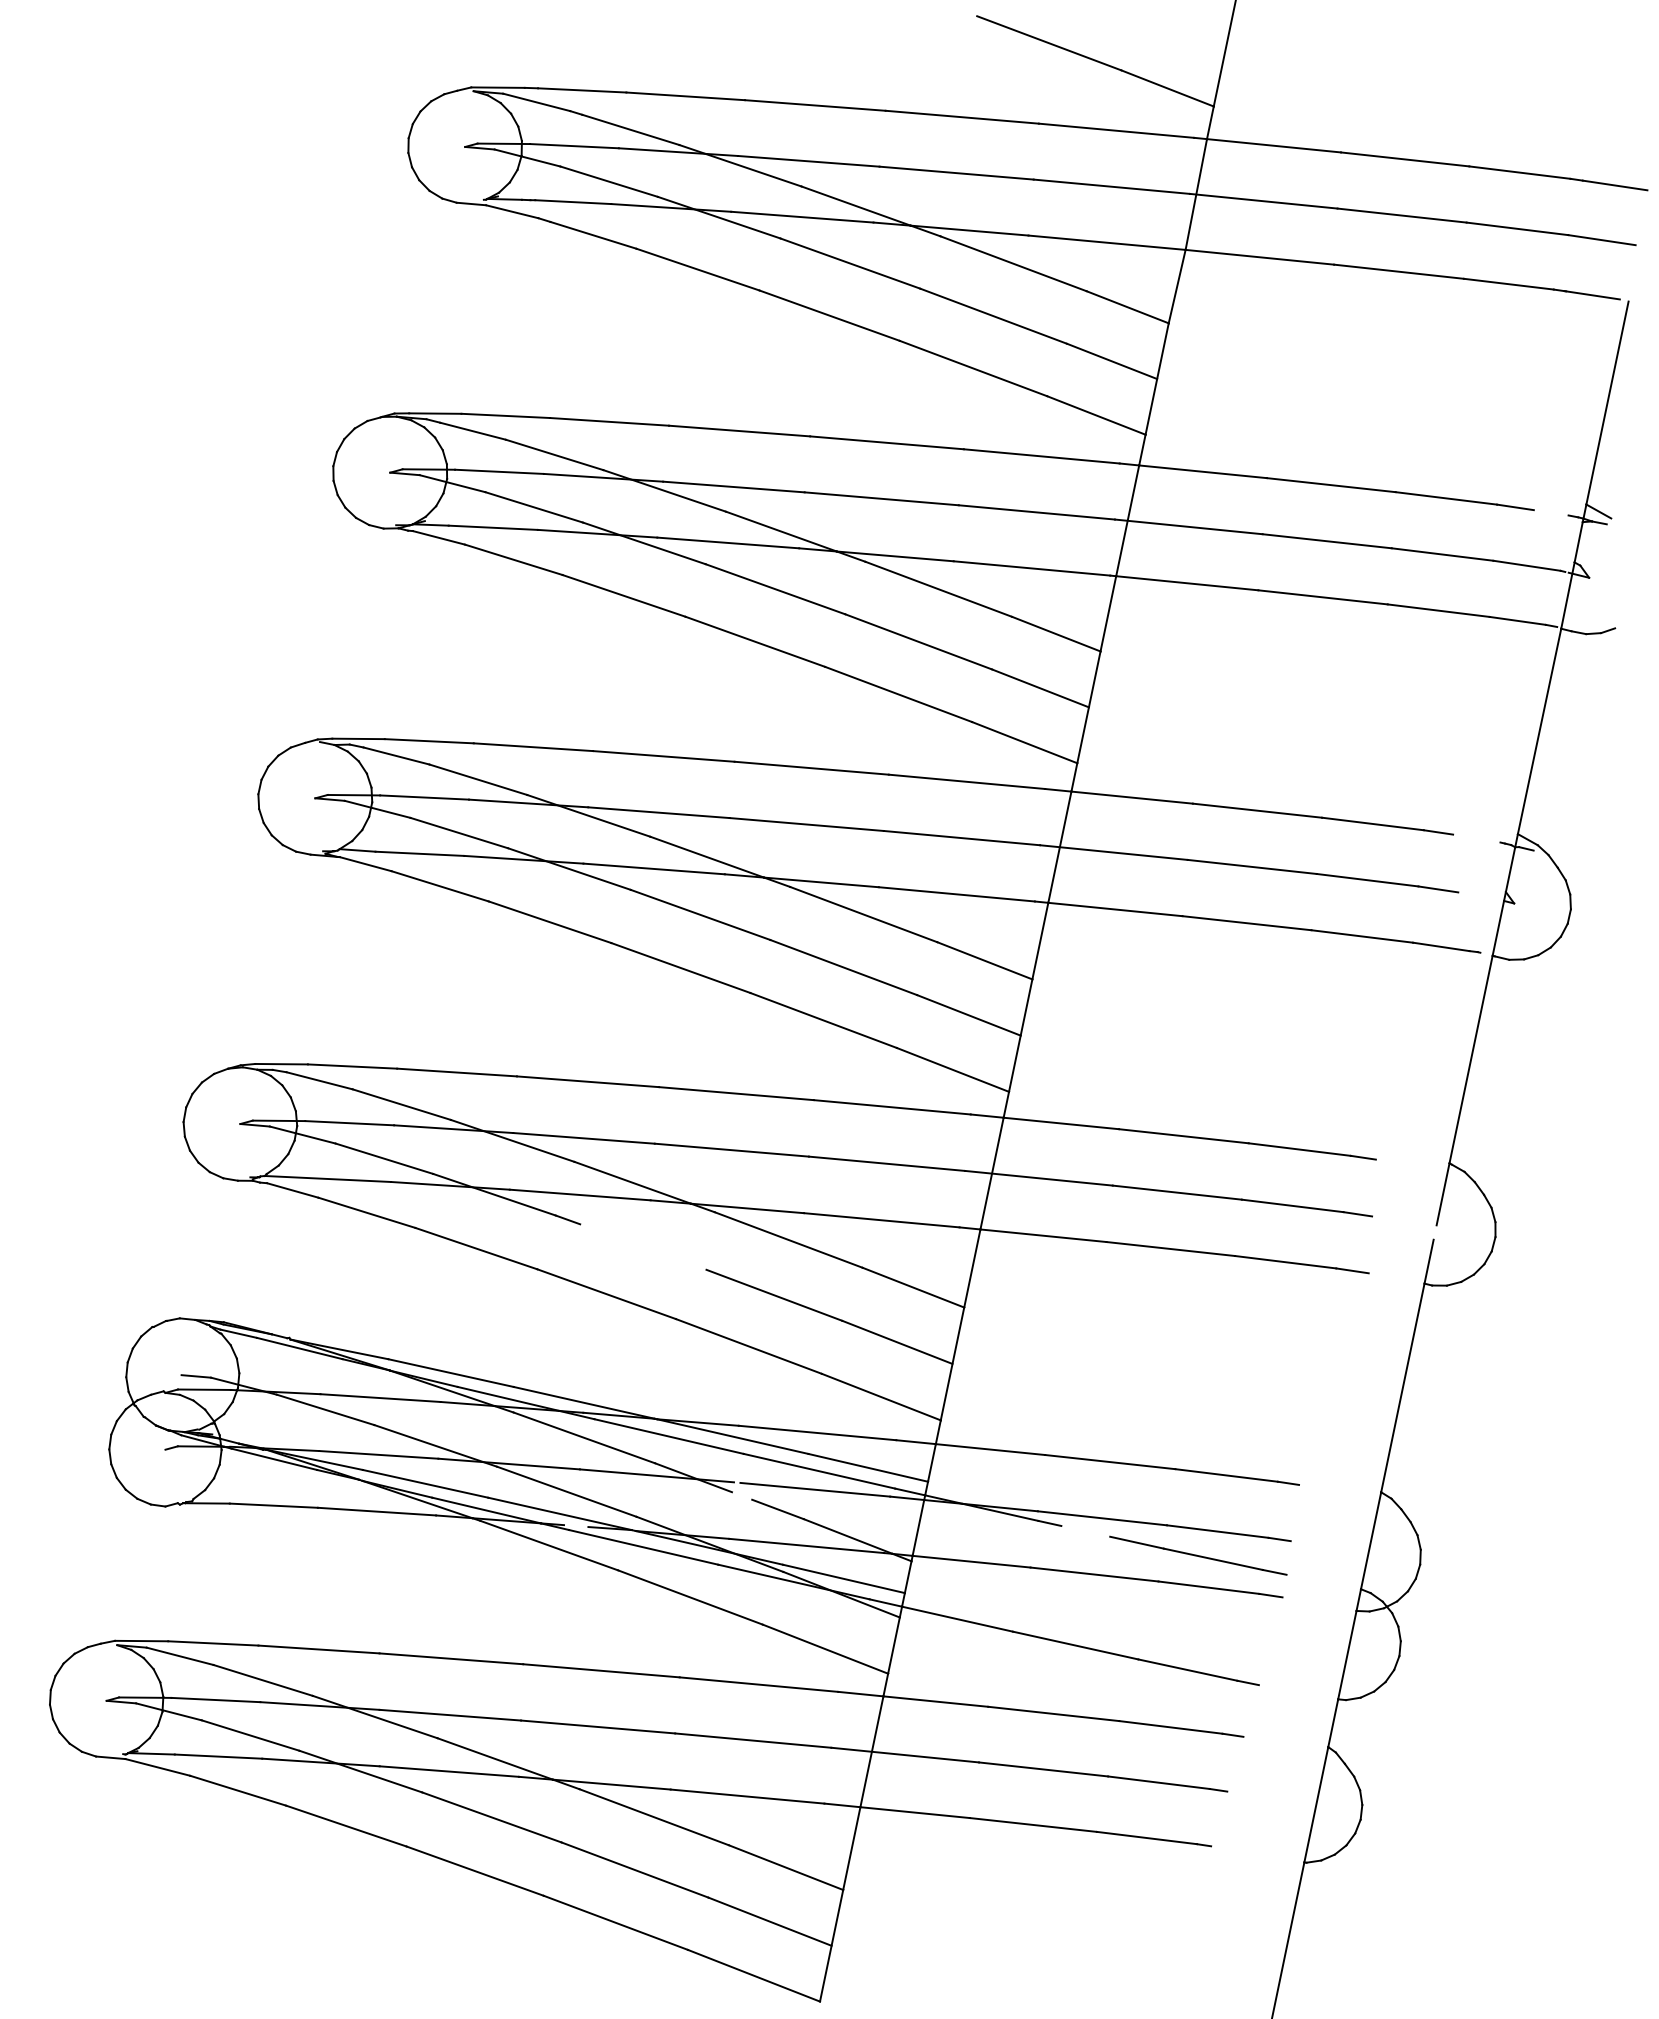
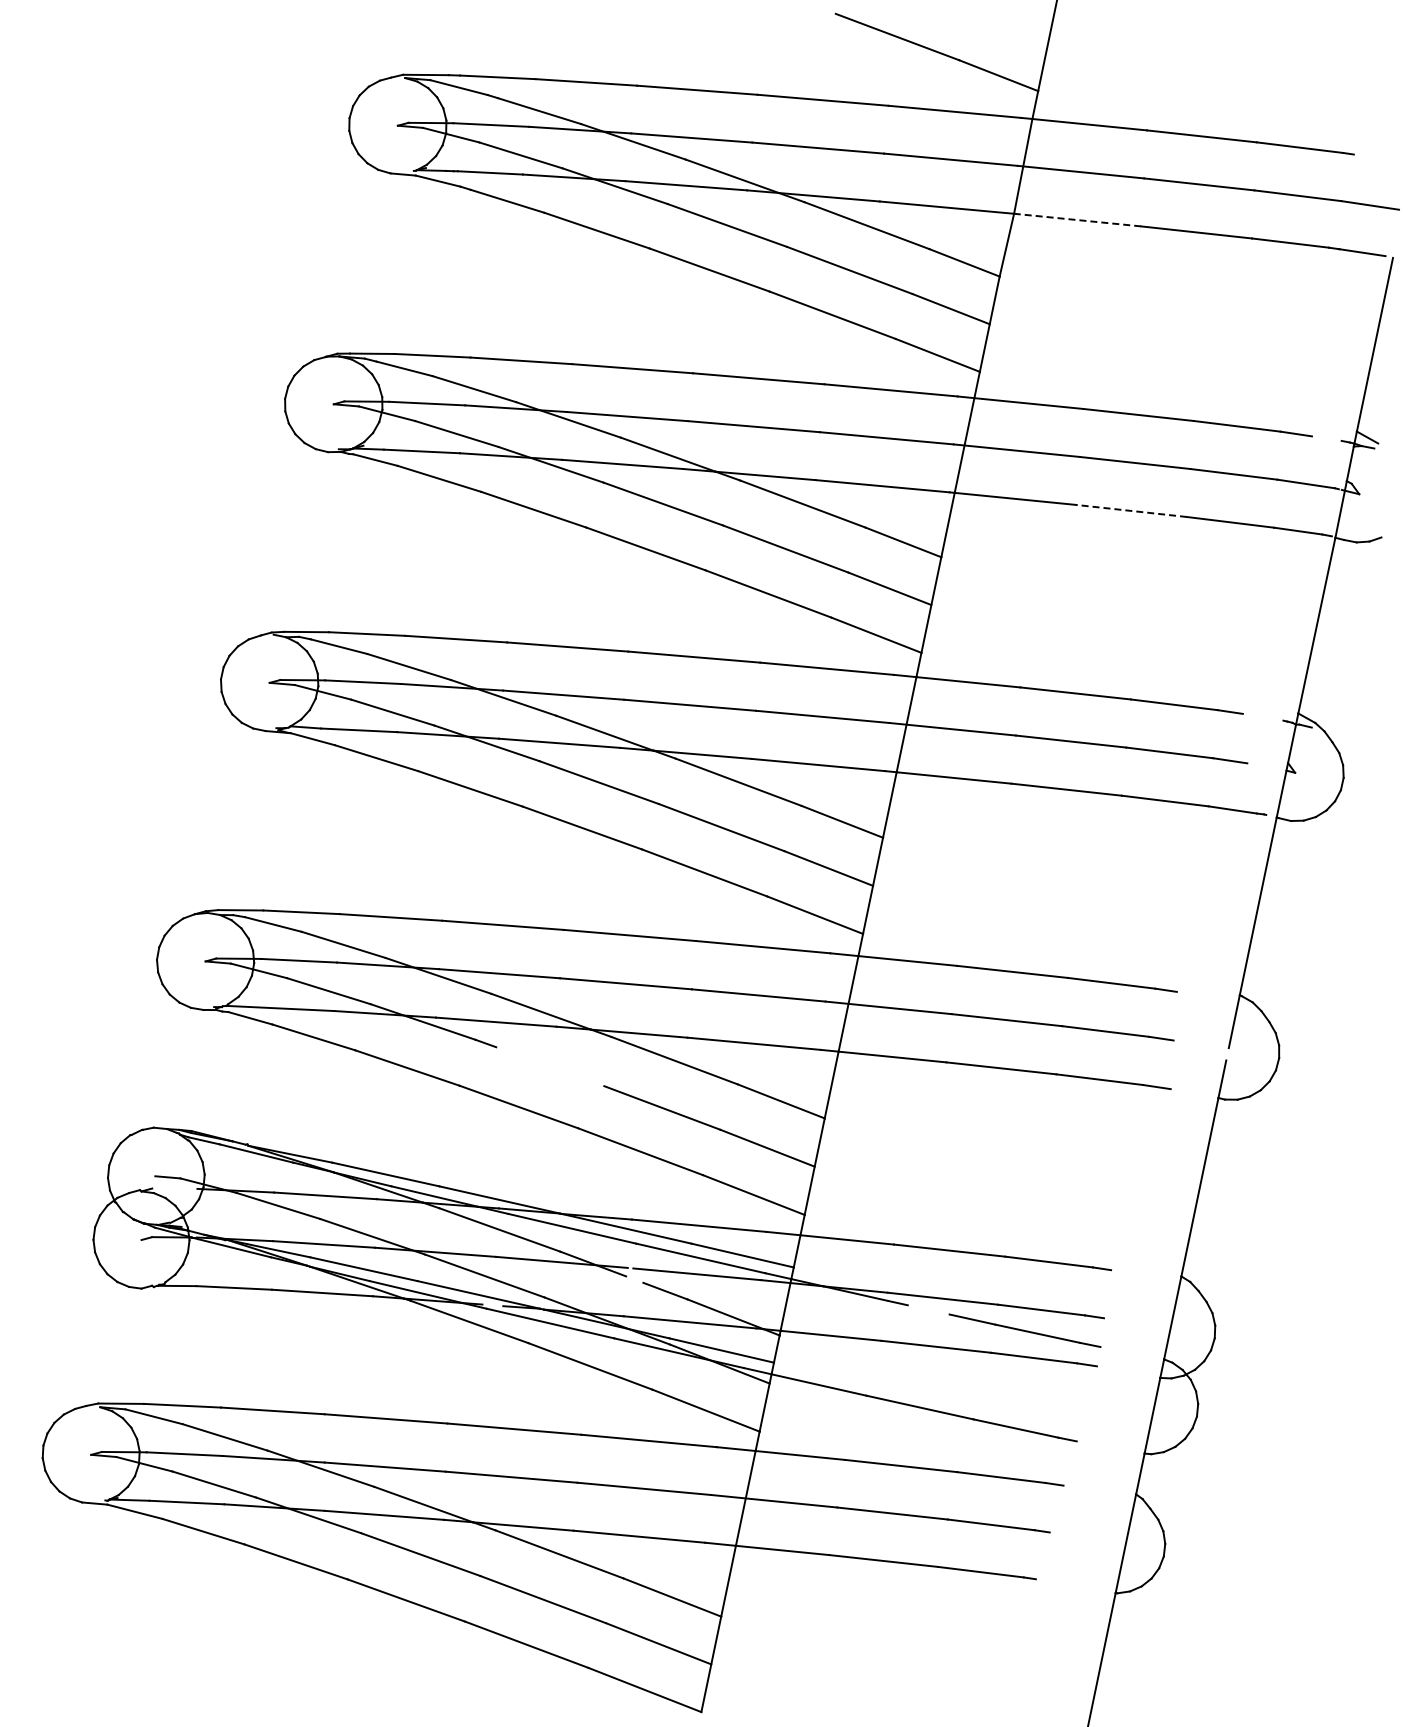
line: (1615, 185) -> (1381, 158), removed
line: (1259, 257) -> (1077, 220), solid -> dashed
line: (1322, 596) -> (1131, 510), solid -> dashed
line: (204, 1389) -> (174, 1188), removed

